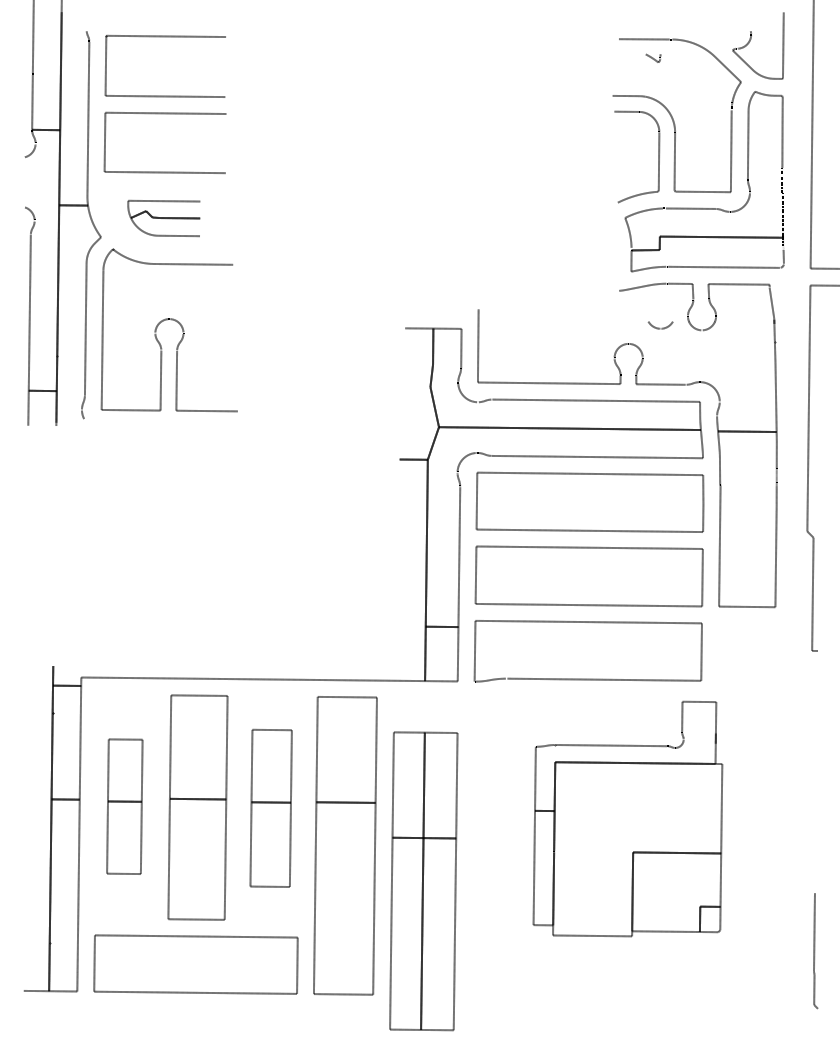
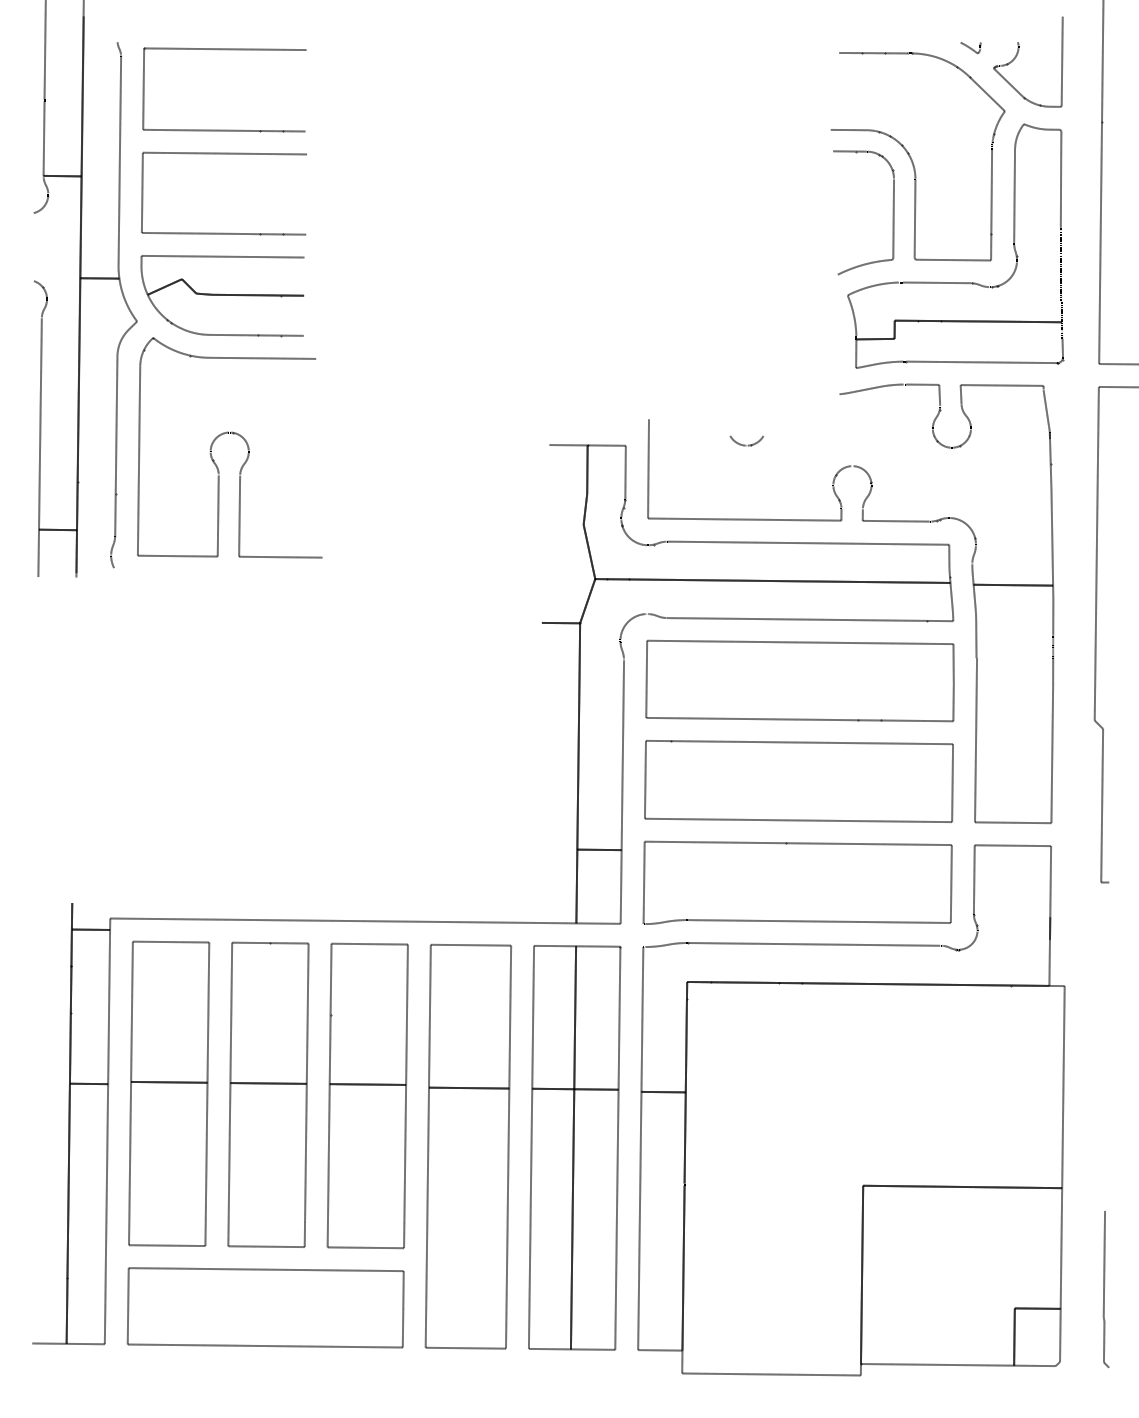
curve: (653, 58) -> (970, 48), moved
part: (164, 218) -> (222, 296), size x1.67
curve: (659, 327) -> (745, 444), moved
part: (124, 806) -> (169, 1093), size x1.67
part: (271, 808) -> (367, 1095), size x1.43
part: (627, 819) -> (851, 1110), size x1.67
part: (423, 881) -> (574, 1147), moved

